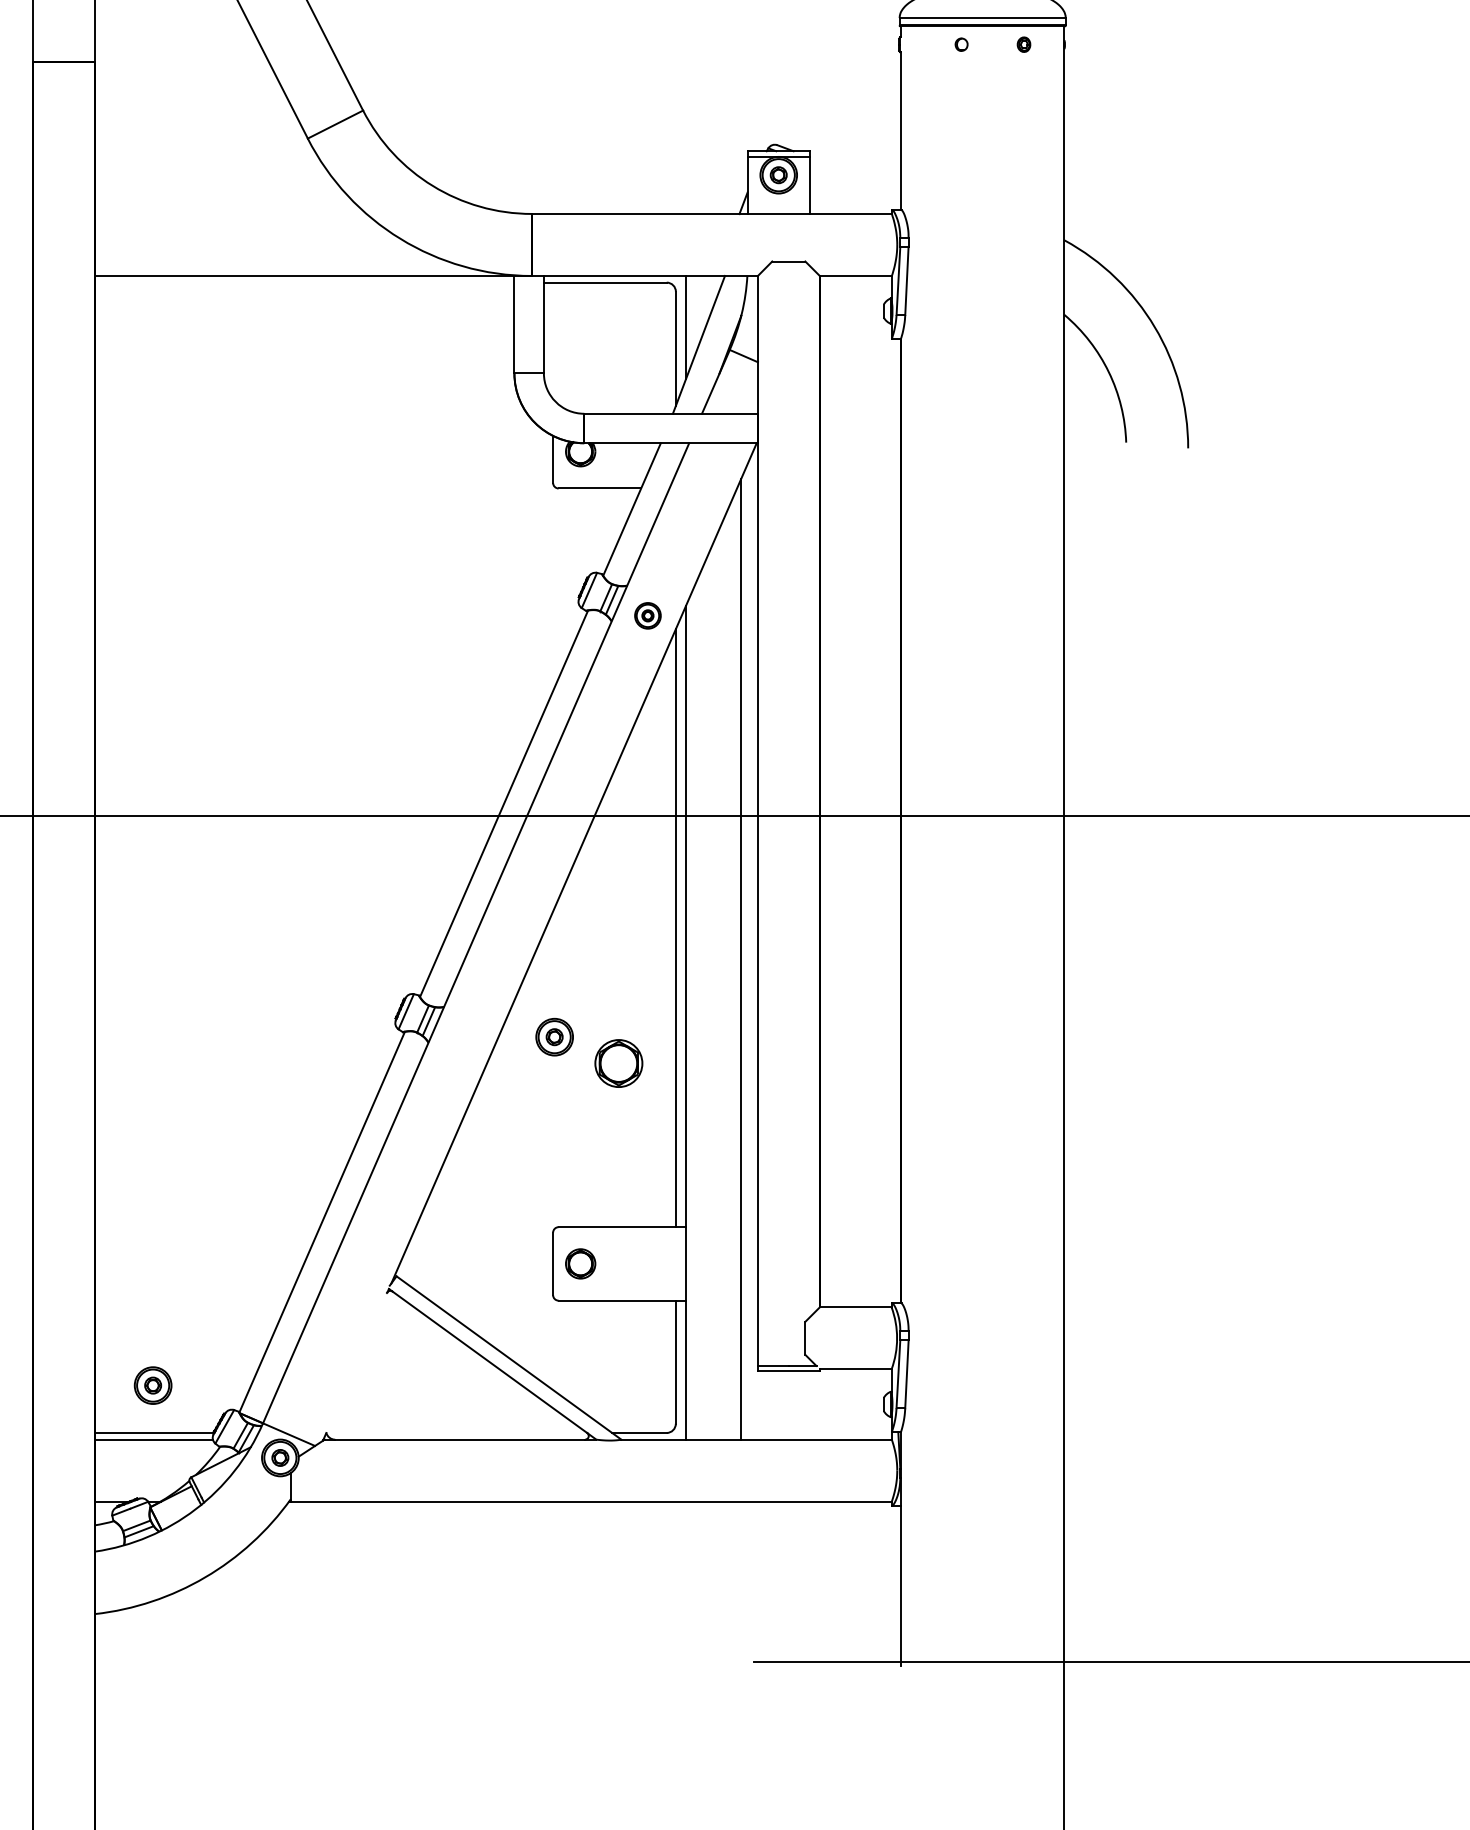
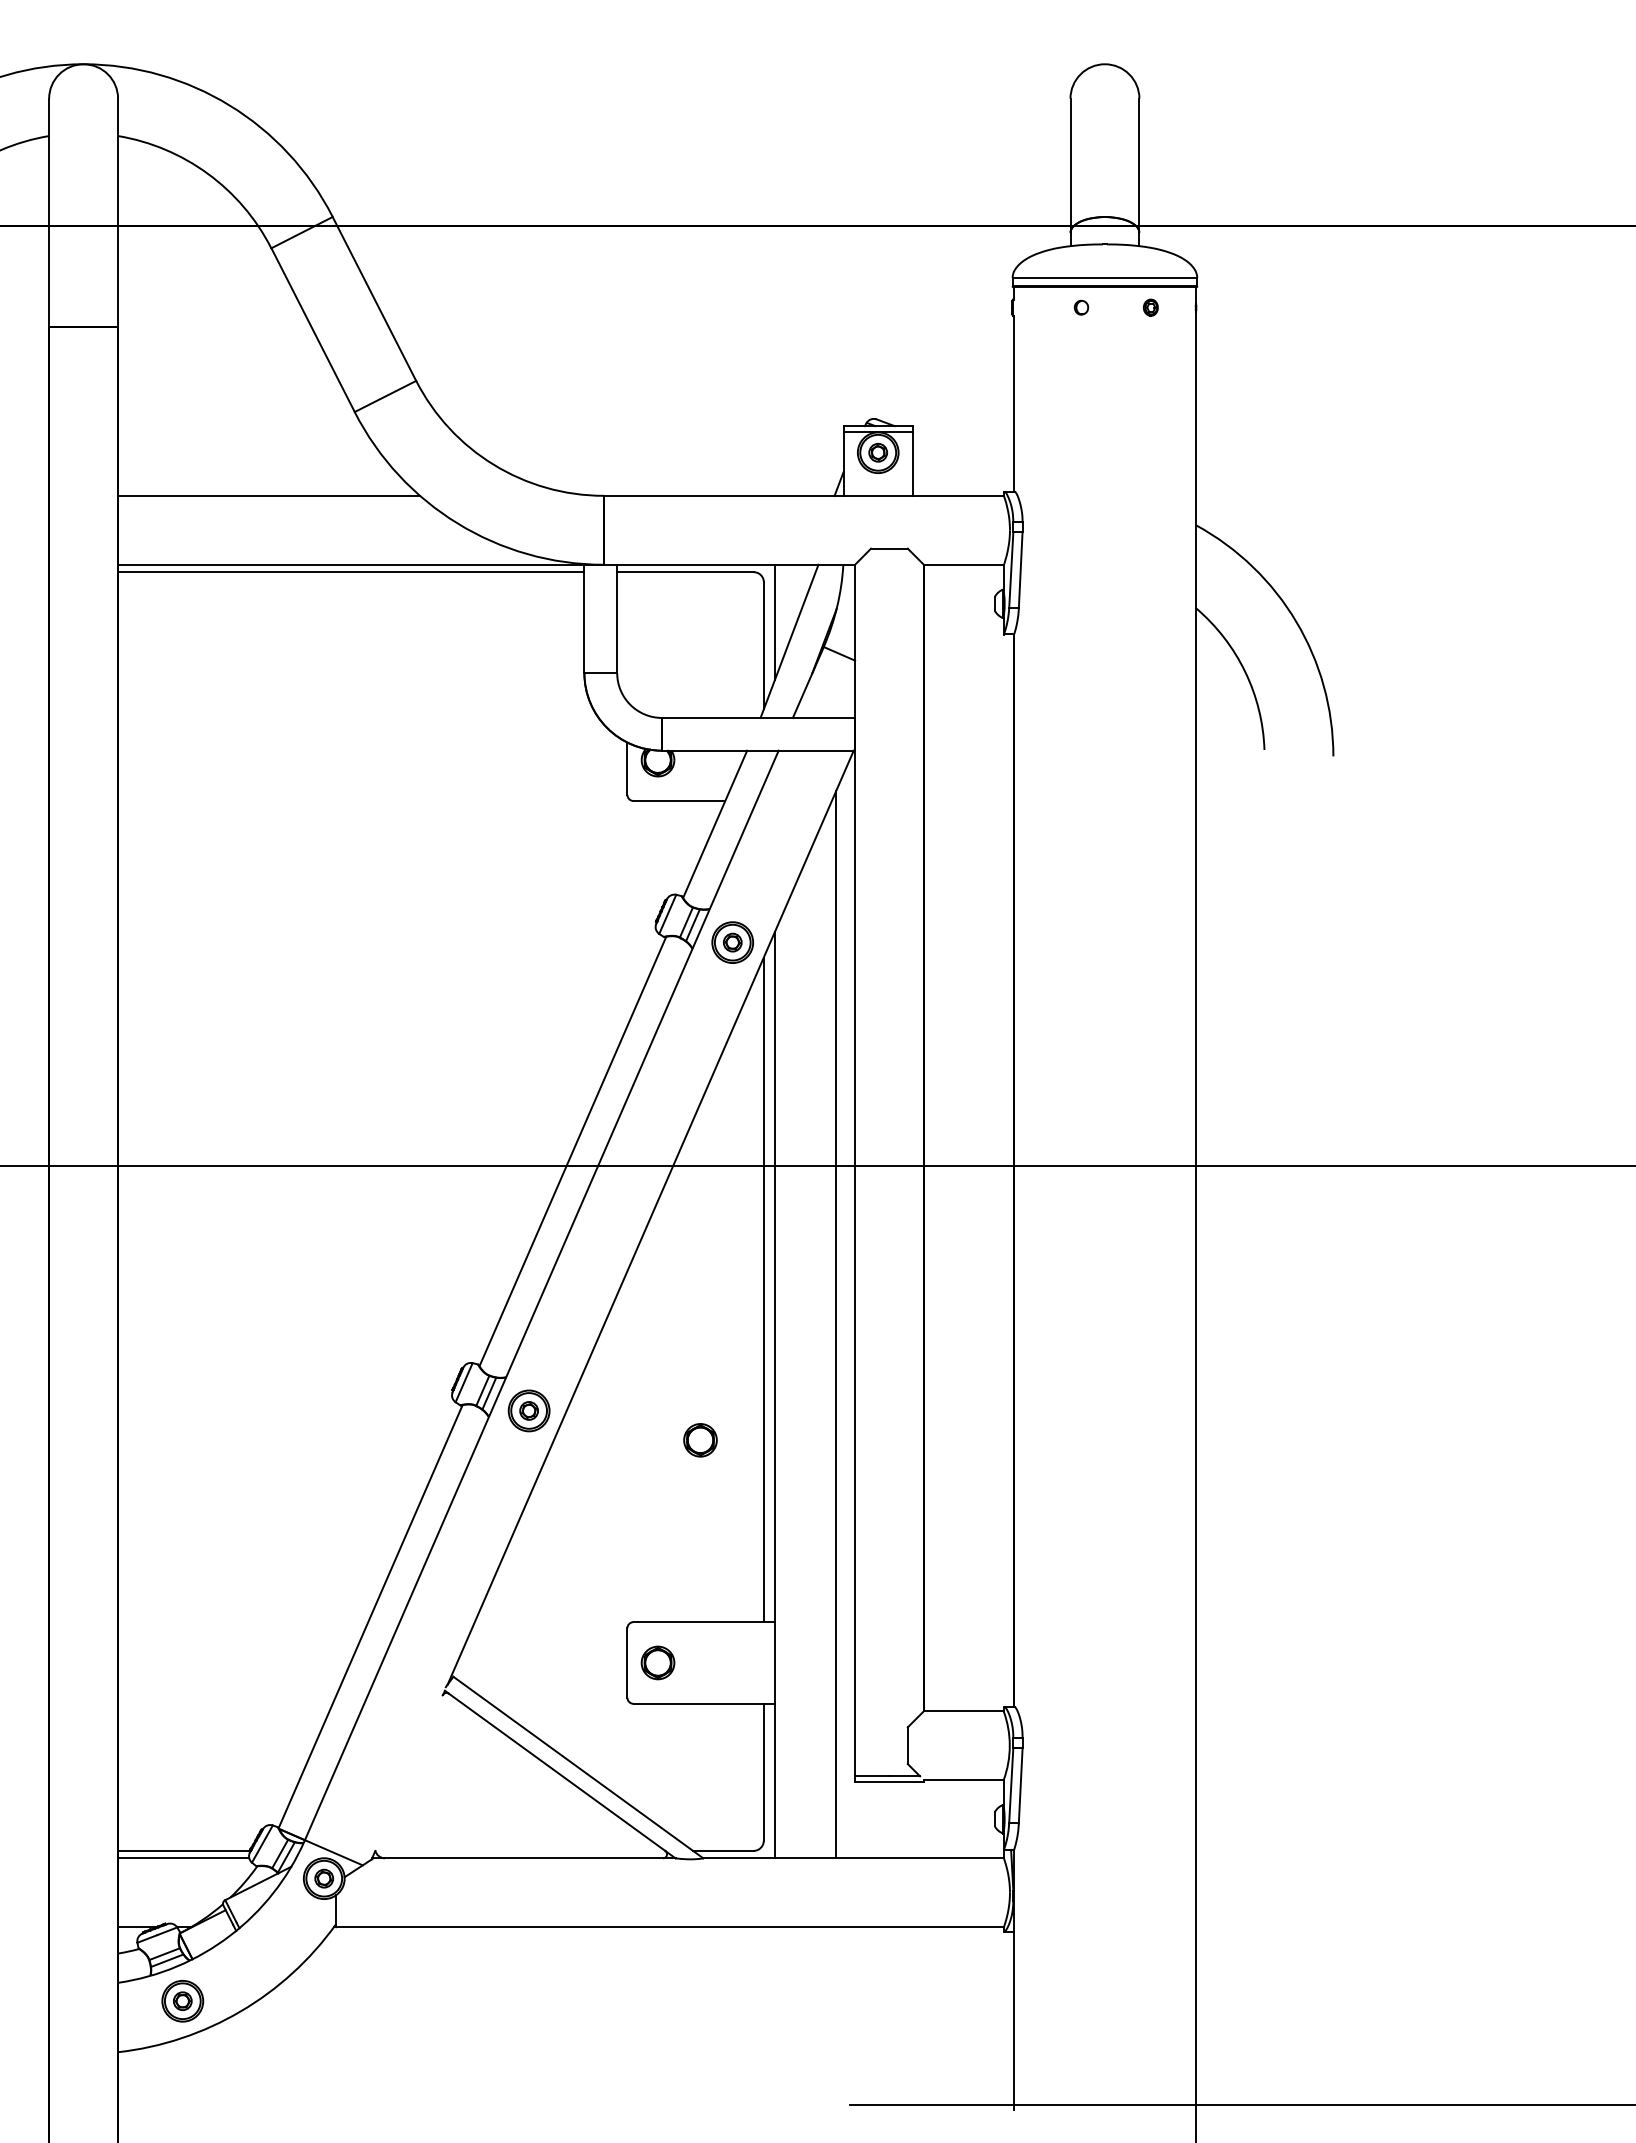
line: (231, 213) -> (269, 495), added
line: (304, 282) -> (351, 572), added
part: (647, 615) -> (732, 942), size x1.43
part: (554, 1036) -> (528, 1410), moved
part: (618, 1063) -> (700, 1440), size x0.62
part: (152, 1385) -> (182, 2001), moved

